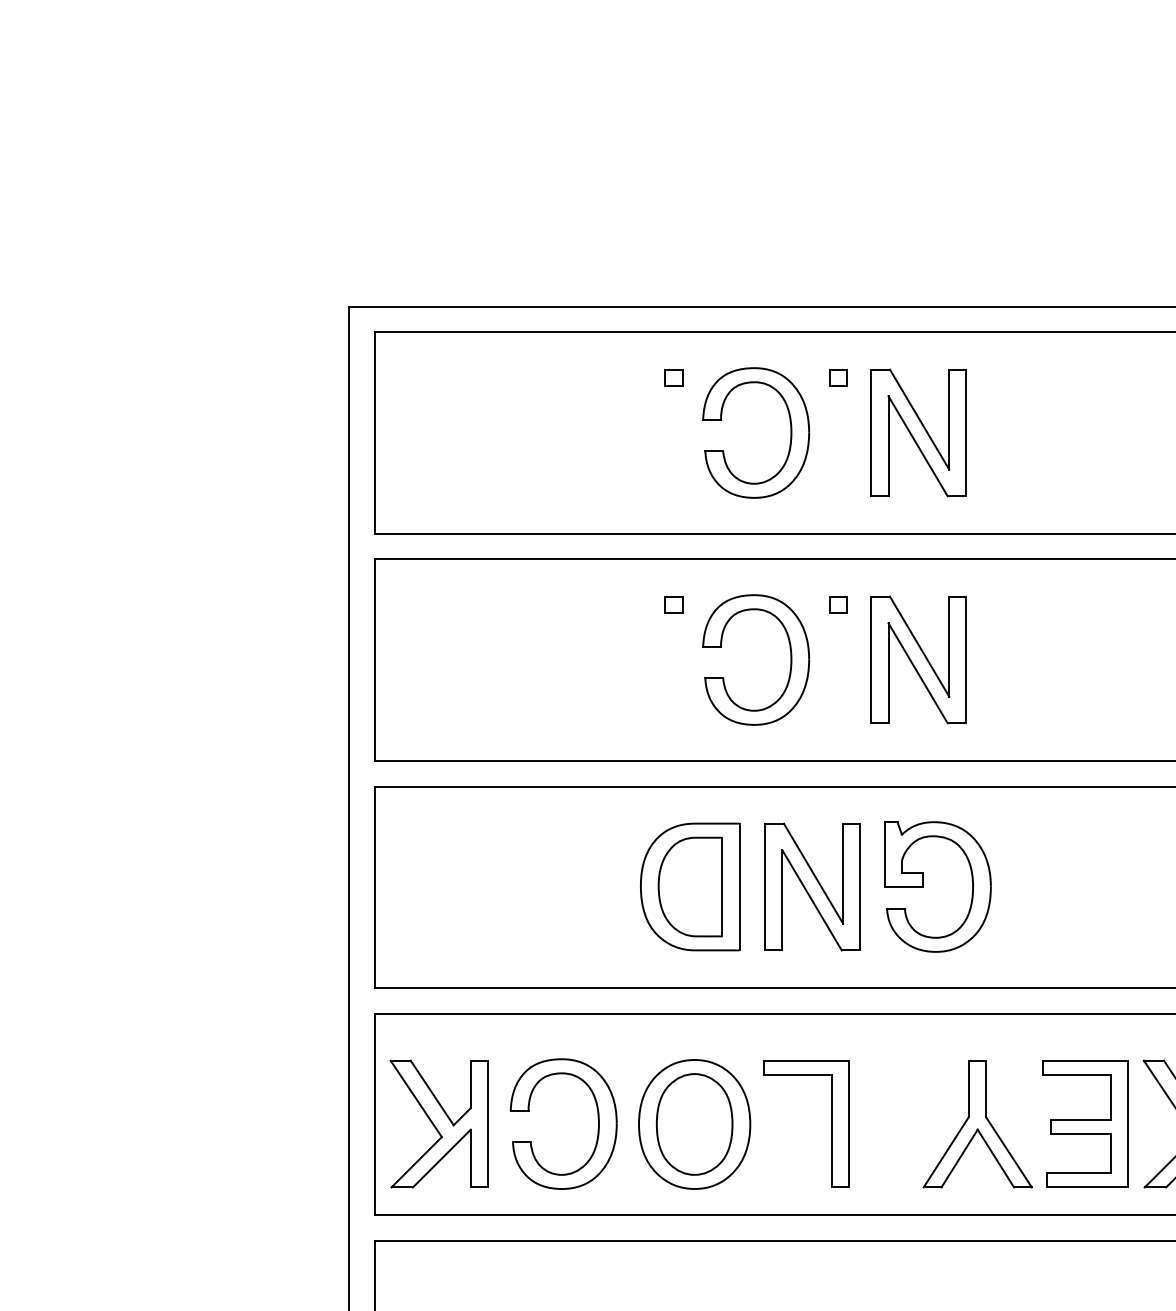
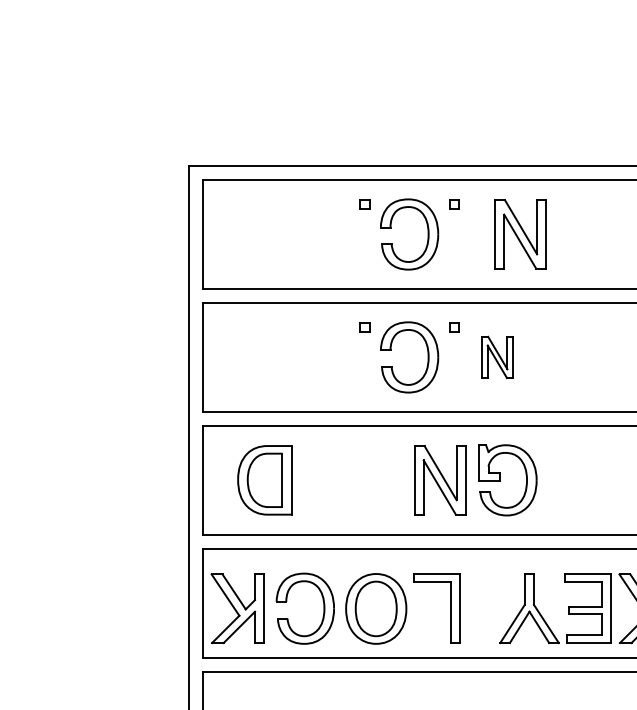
part: (918, 432) -> (520, 234), moved
part: (918, 660) -> (497, 357), size x0.6
part: (689, 887) -> (264, 480), moved

